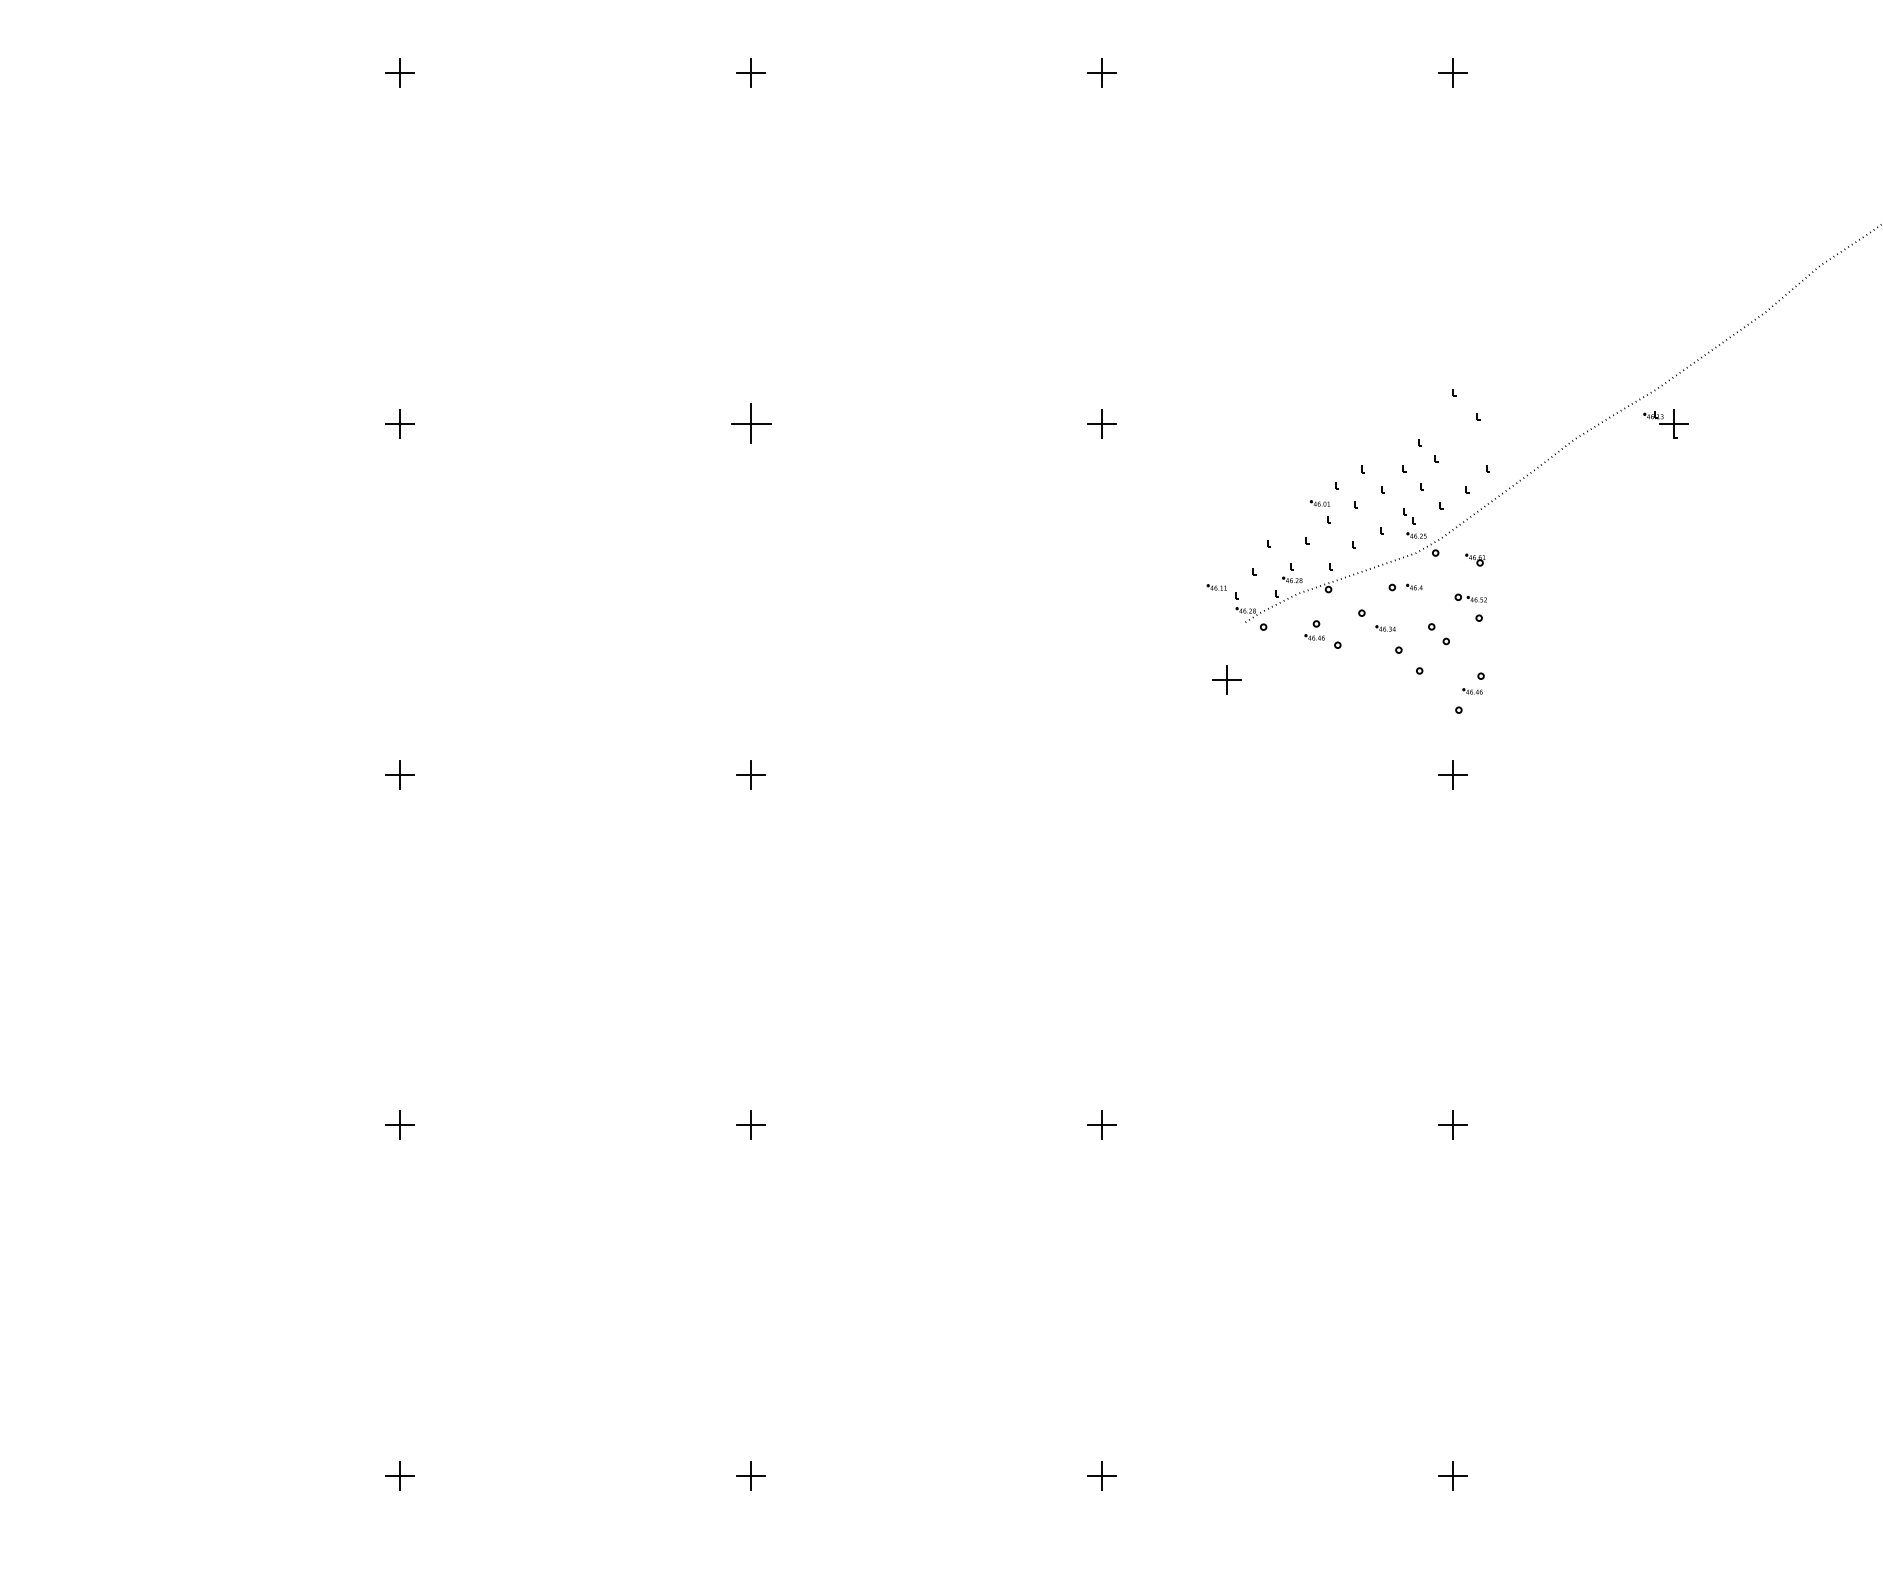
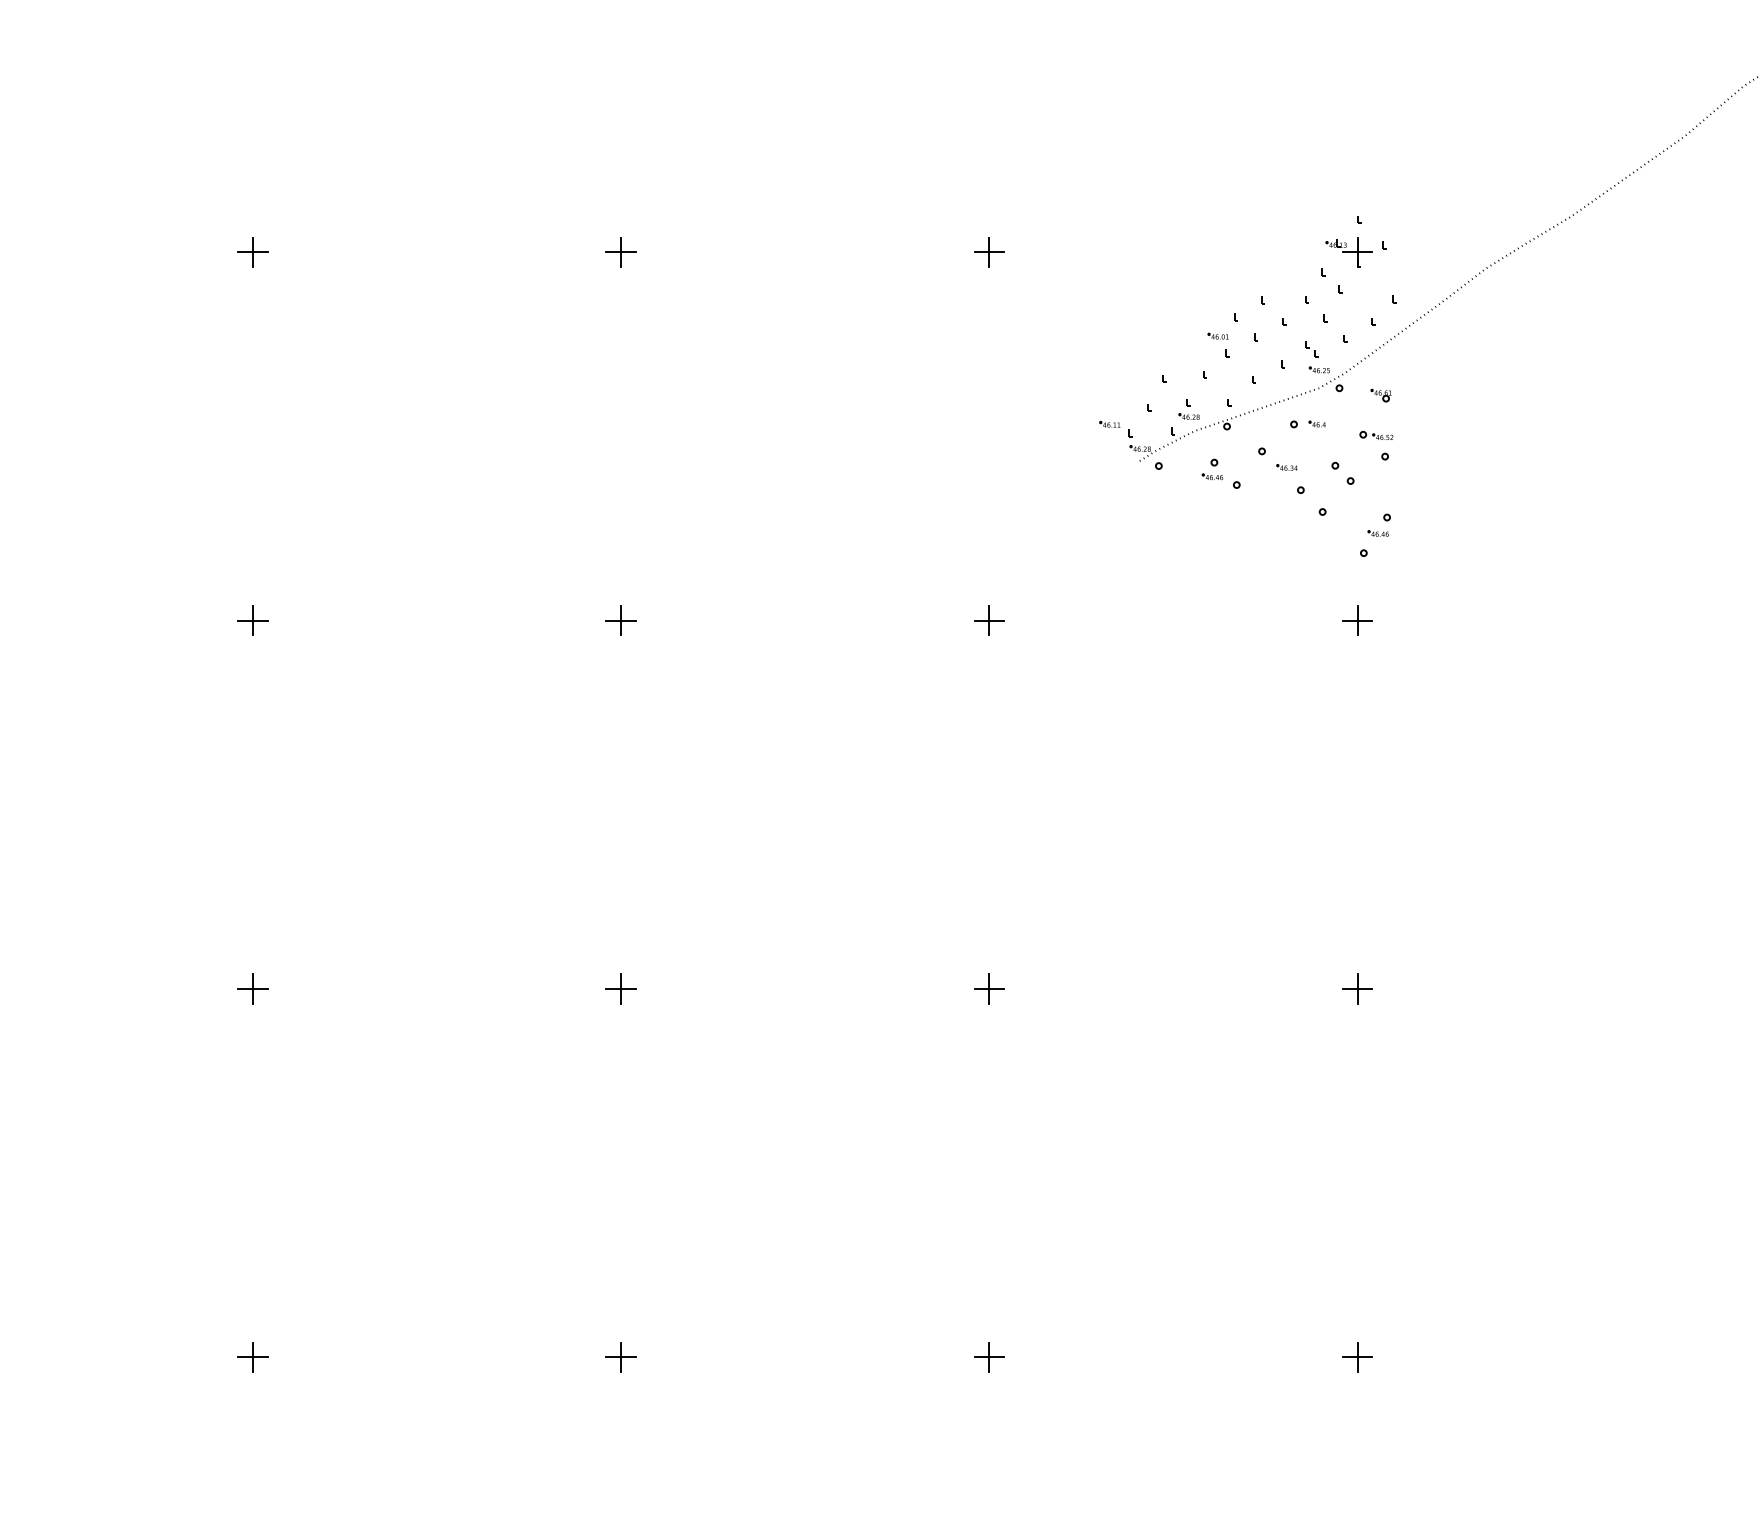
part: (750, 423) -> (620, 252), size x0.71
part: (1665, 423) -> (1348, 252), moved
part: (1226, 679) -> (988, 620), moved

